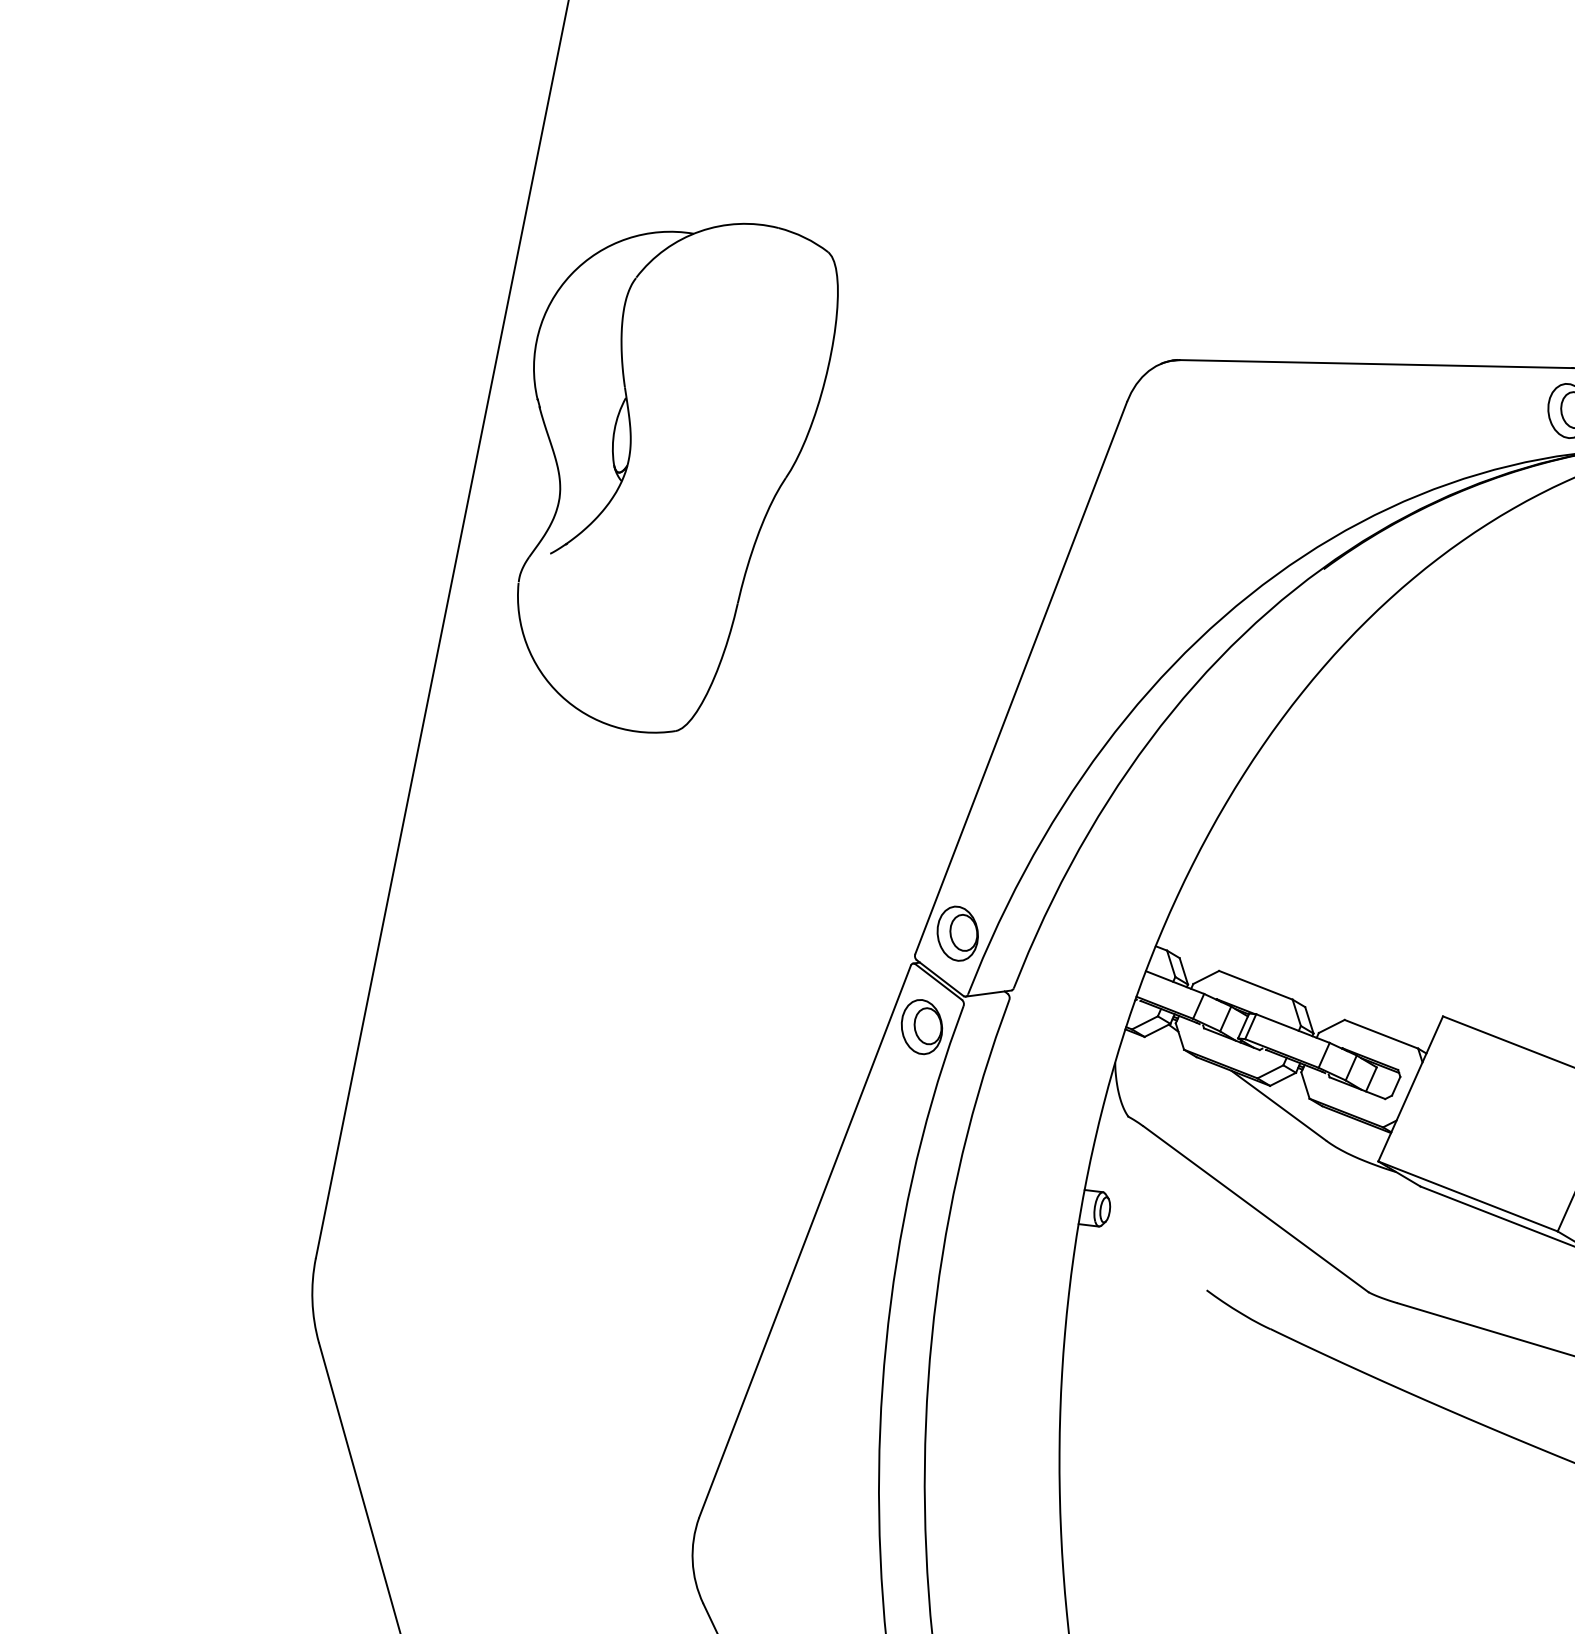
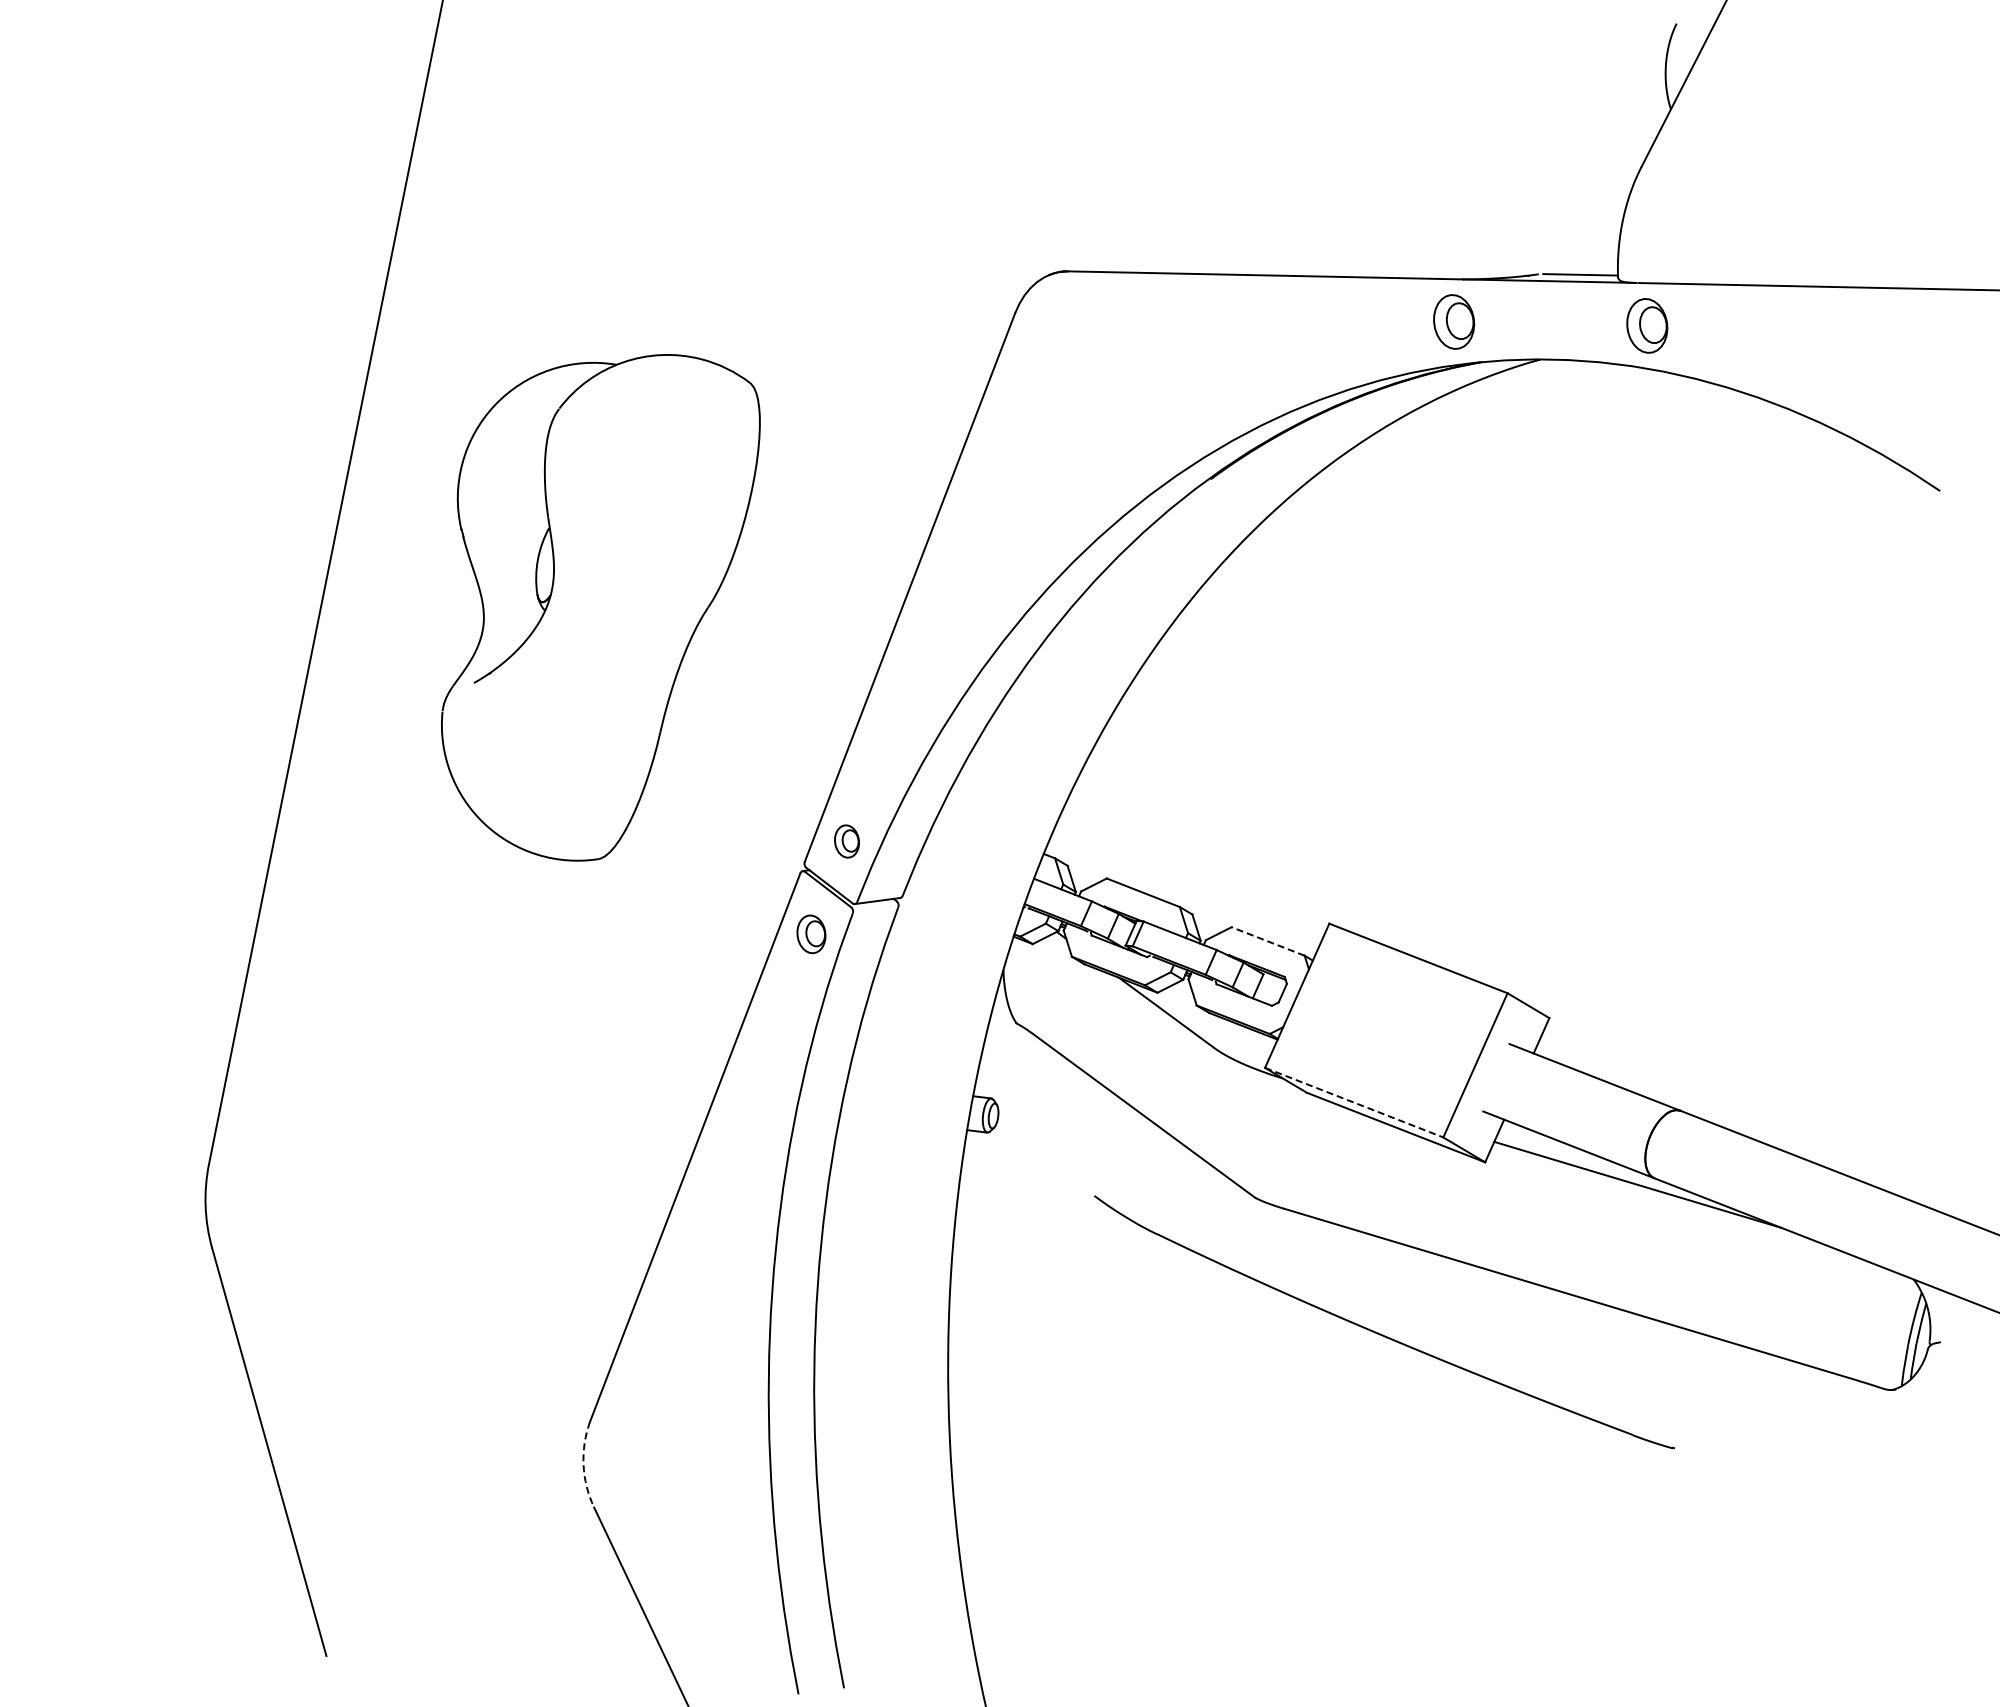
part: (677, 477) -> (600, 607), moved
part: (957, 933) -> (846, 841), size x0.6
part: (922, 1027) -> (811, 934), size x0.7
line: (1380, 1034) -> (1267, 941), solid -> dashed
line: (1468, 1196) -> (1354, 1102), solid -> dashed
arc: (692, 1561) -> (583, 1465), solid -> dashed

